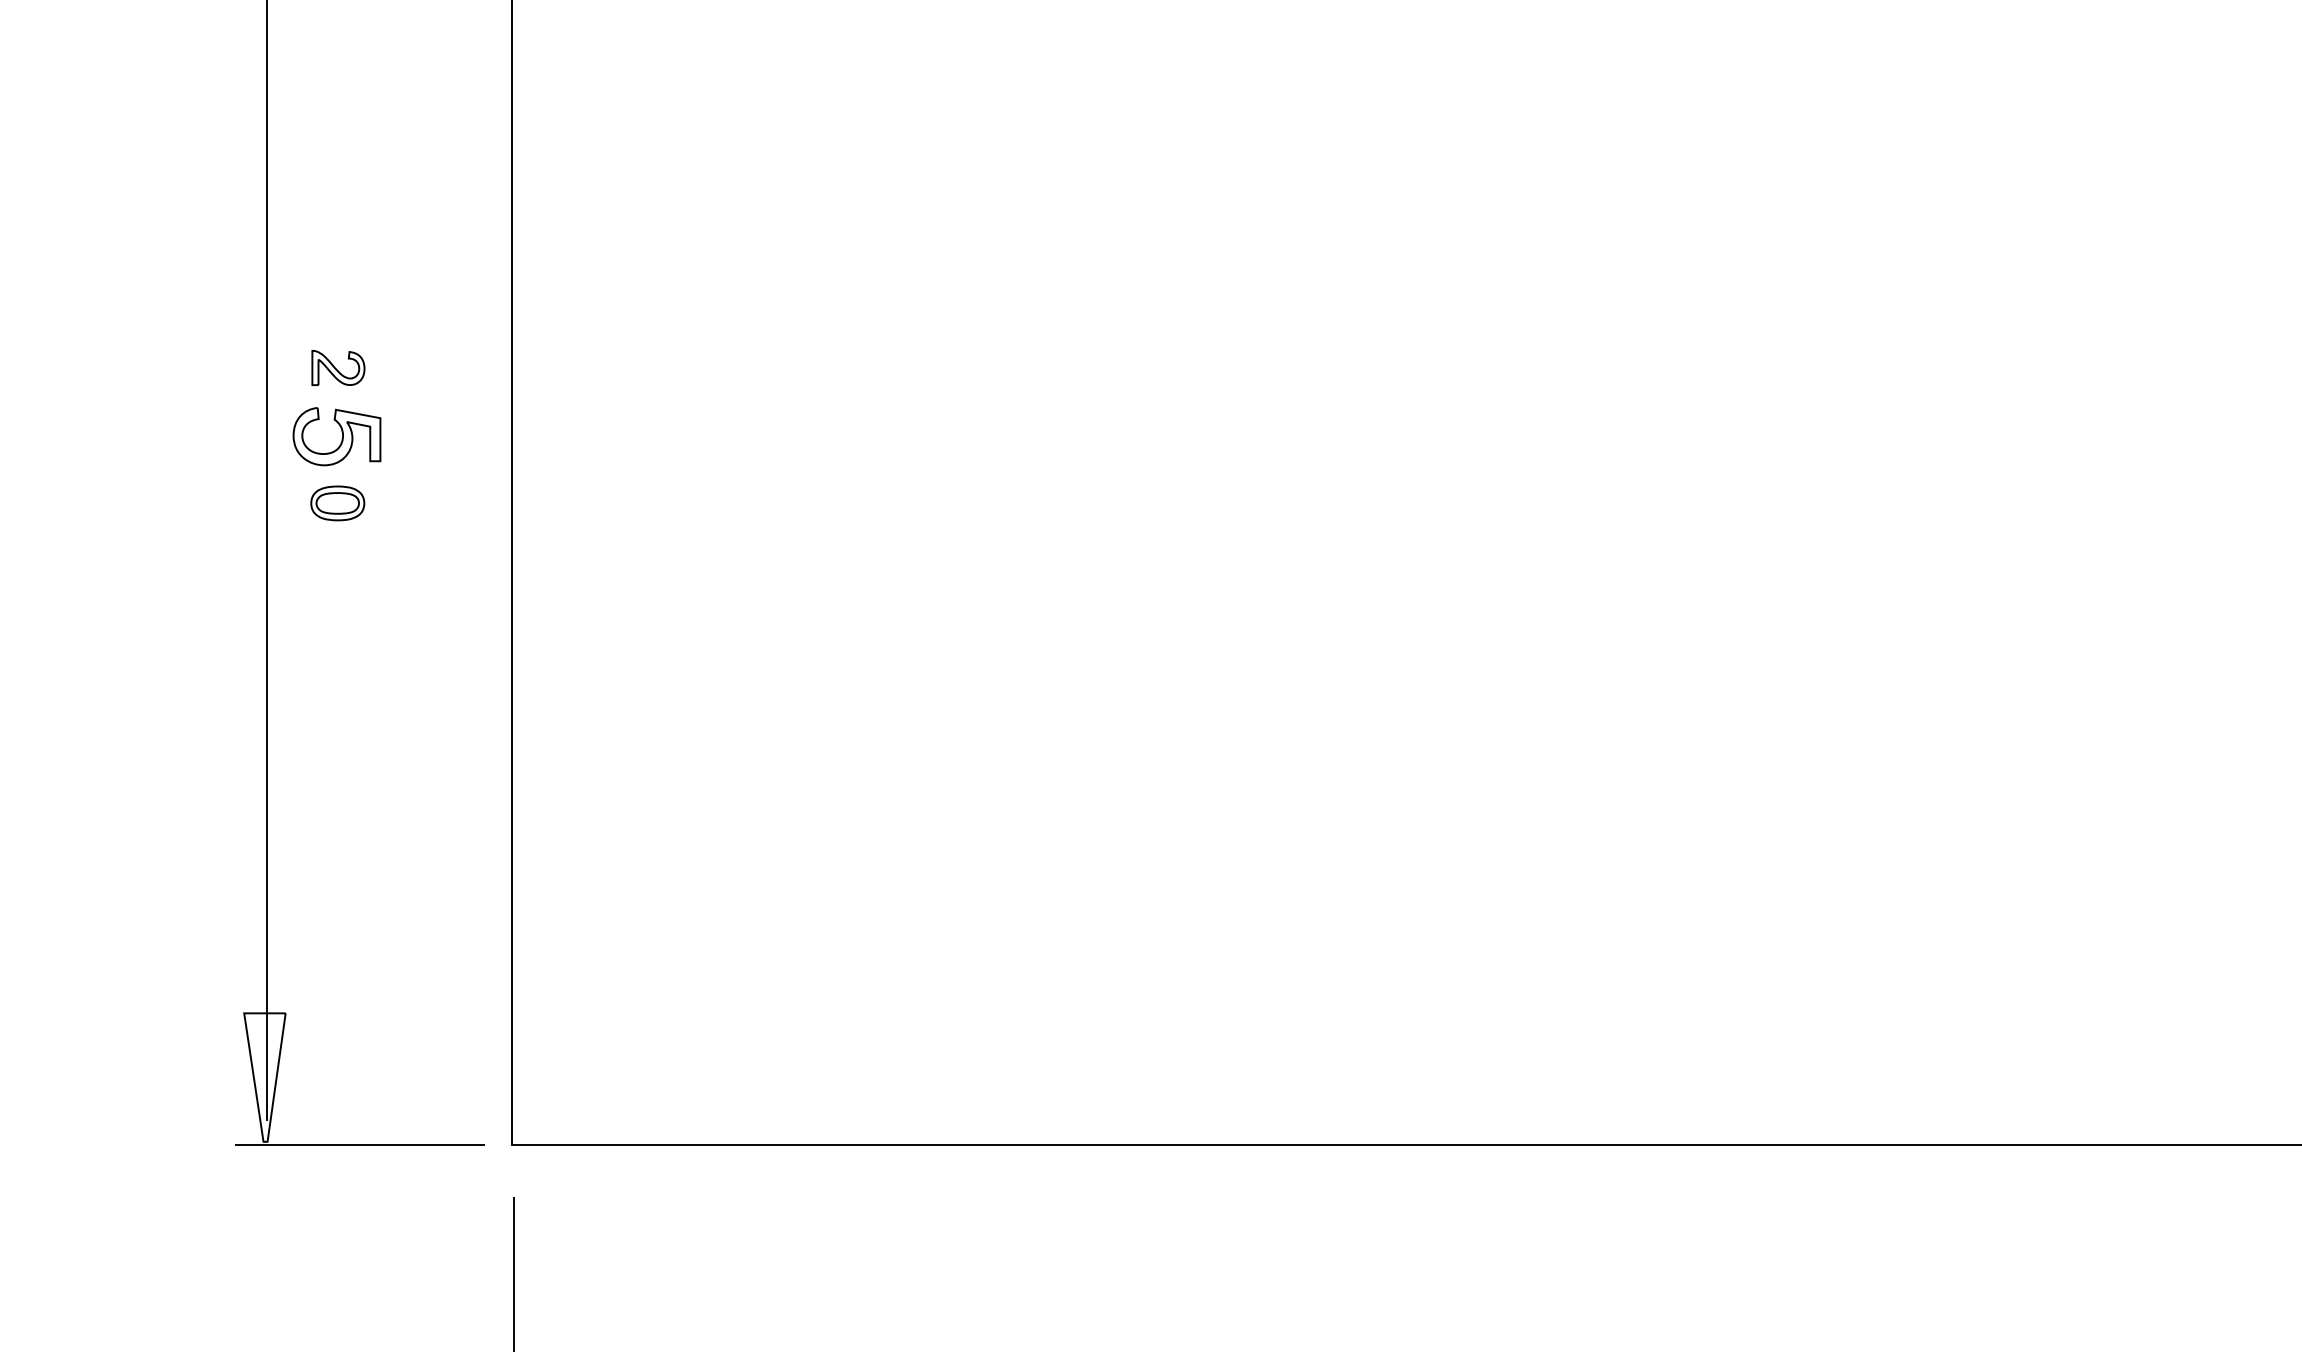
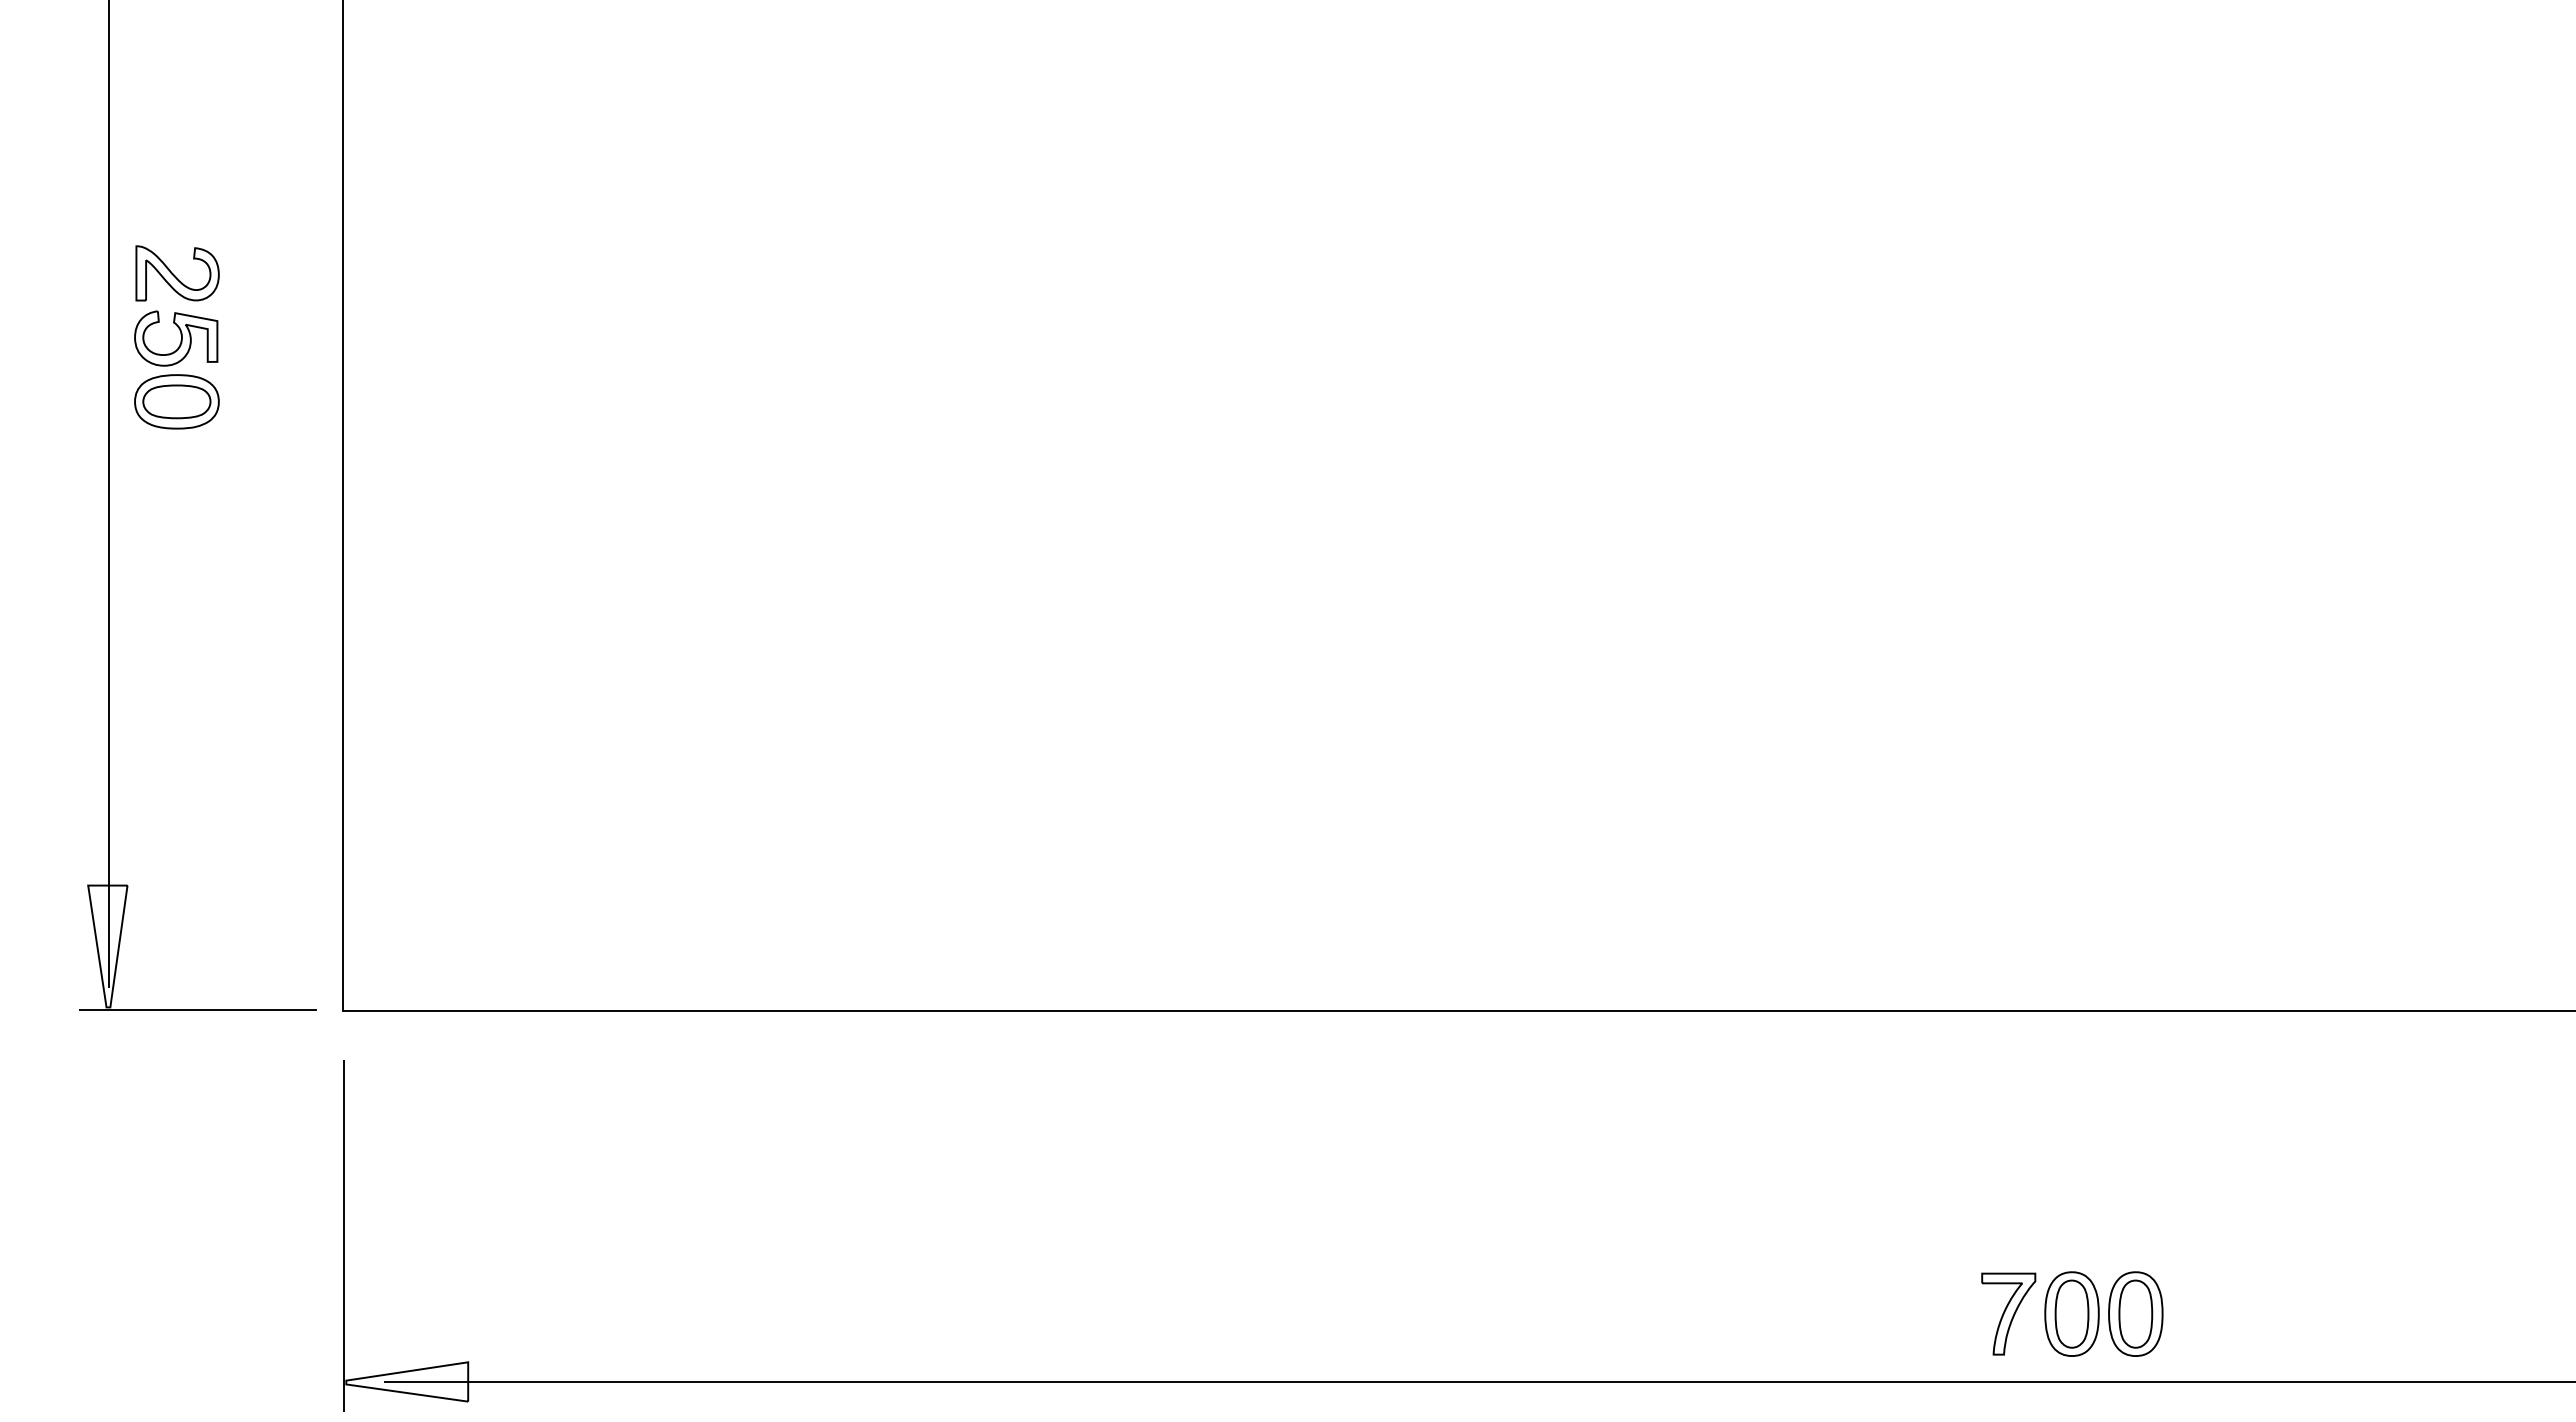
part: (338, 368) -> (177, 273), size x1.67
part: (337, 502) -> (176, 401), size x1.67

